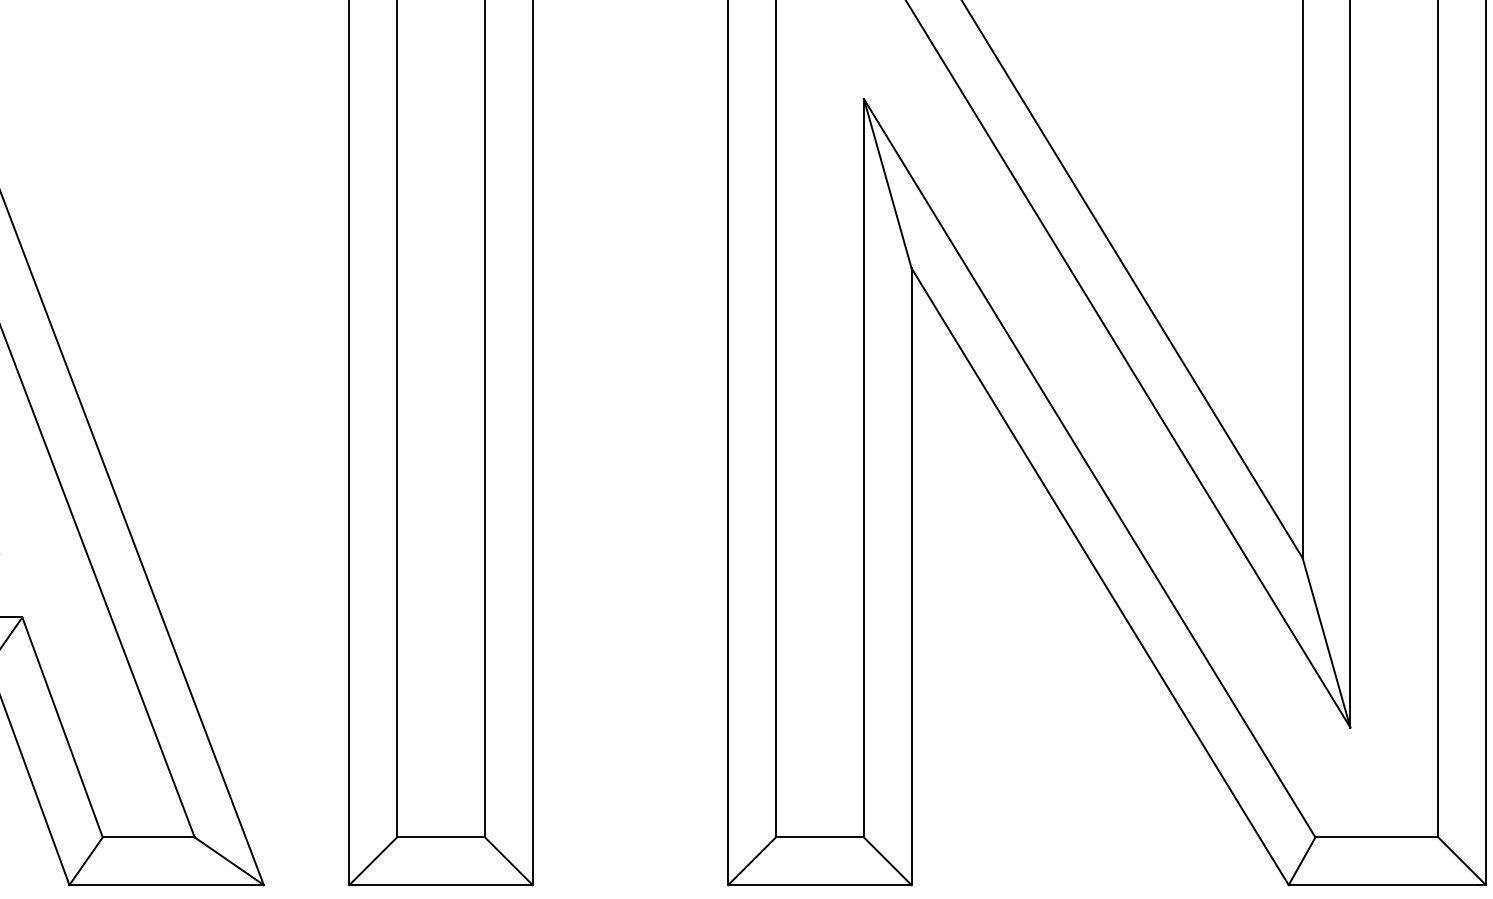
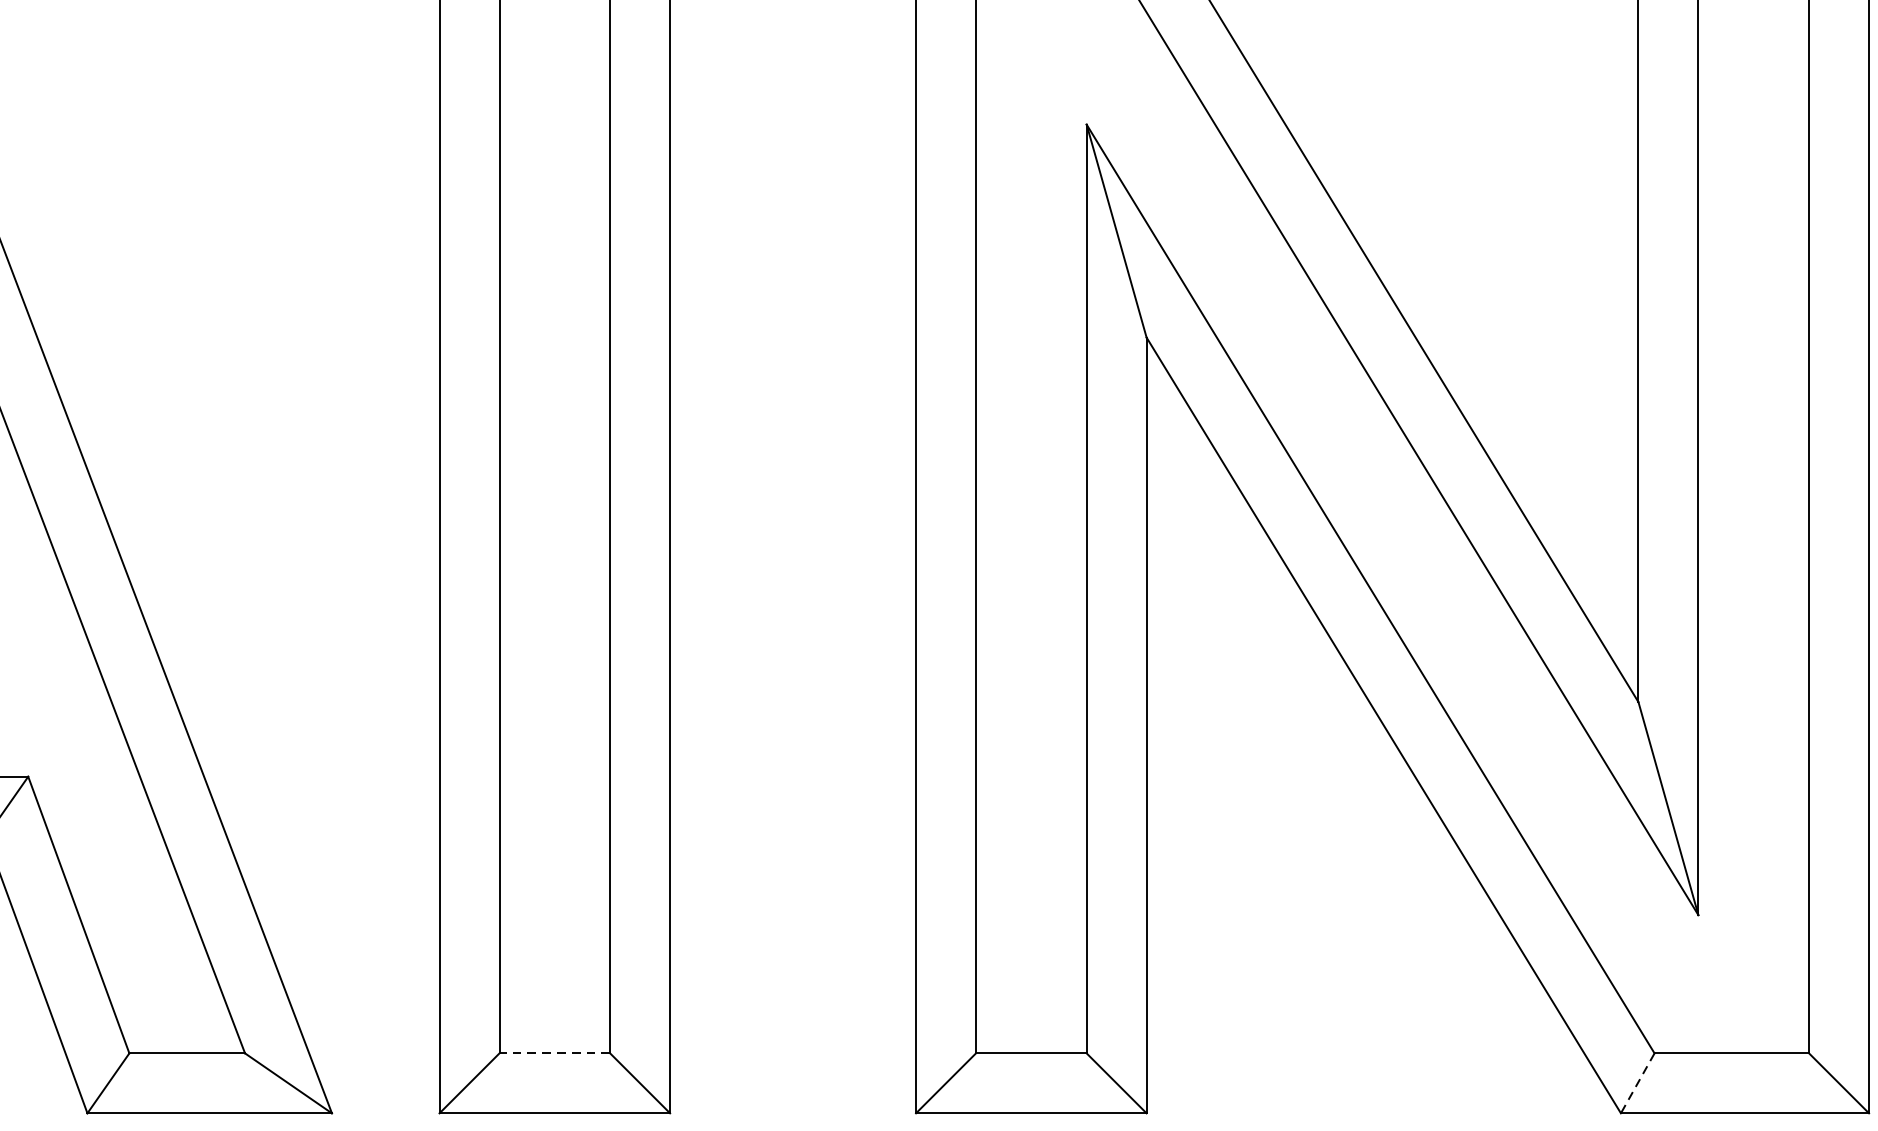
line: (441, 837) -> (555, 1053), solid -> dashed
line: (1301, 861) -> (1637, 1083), solid -> dashed

